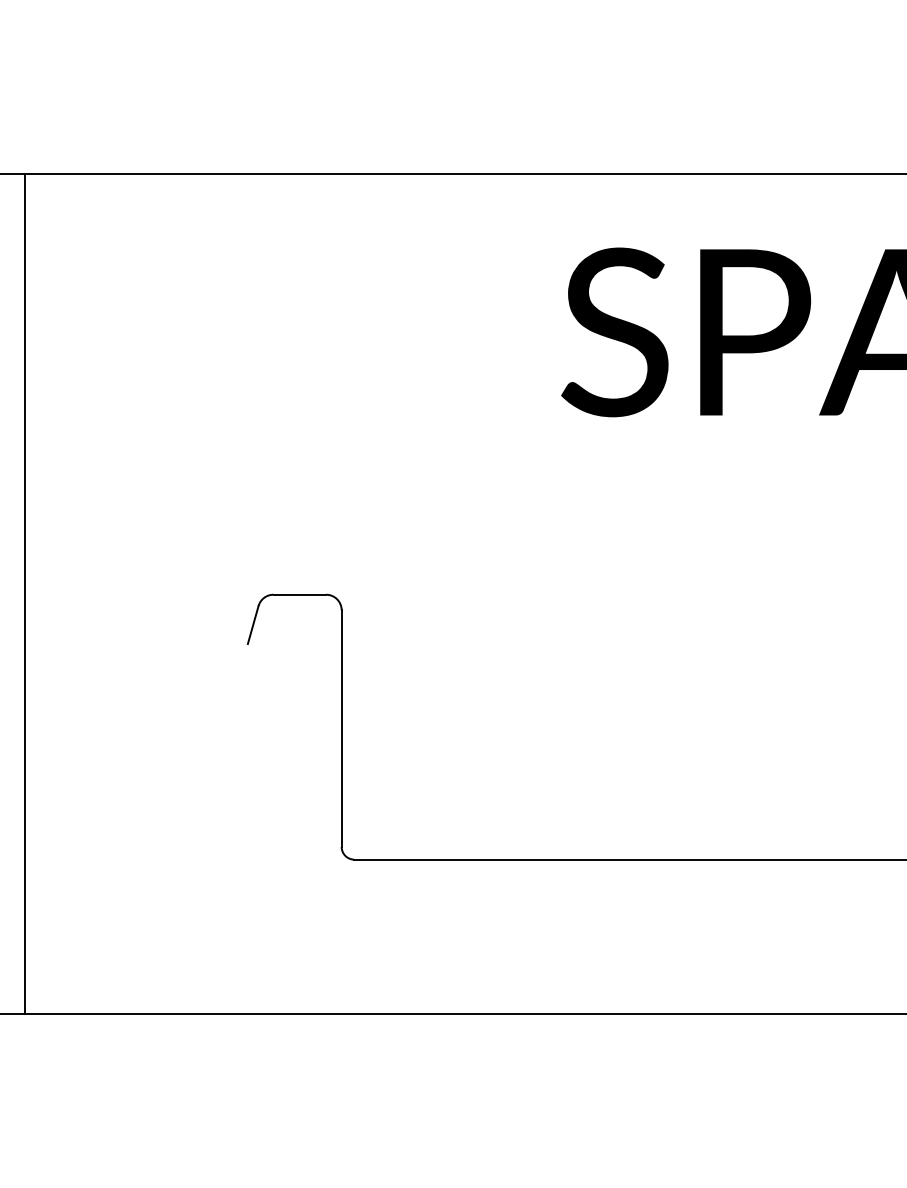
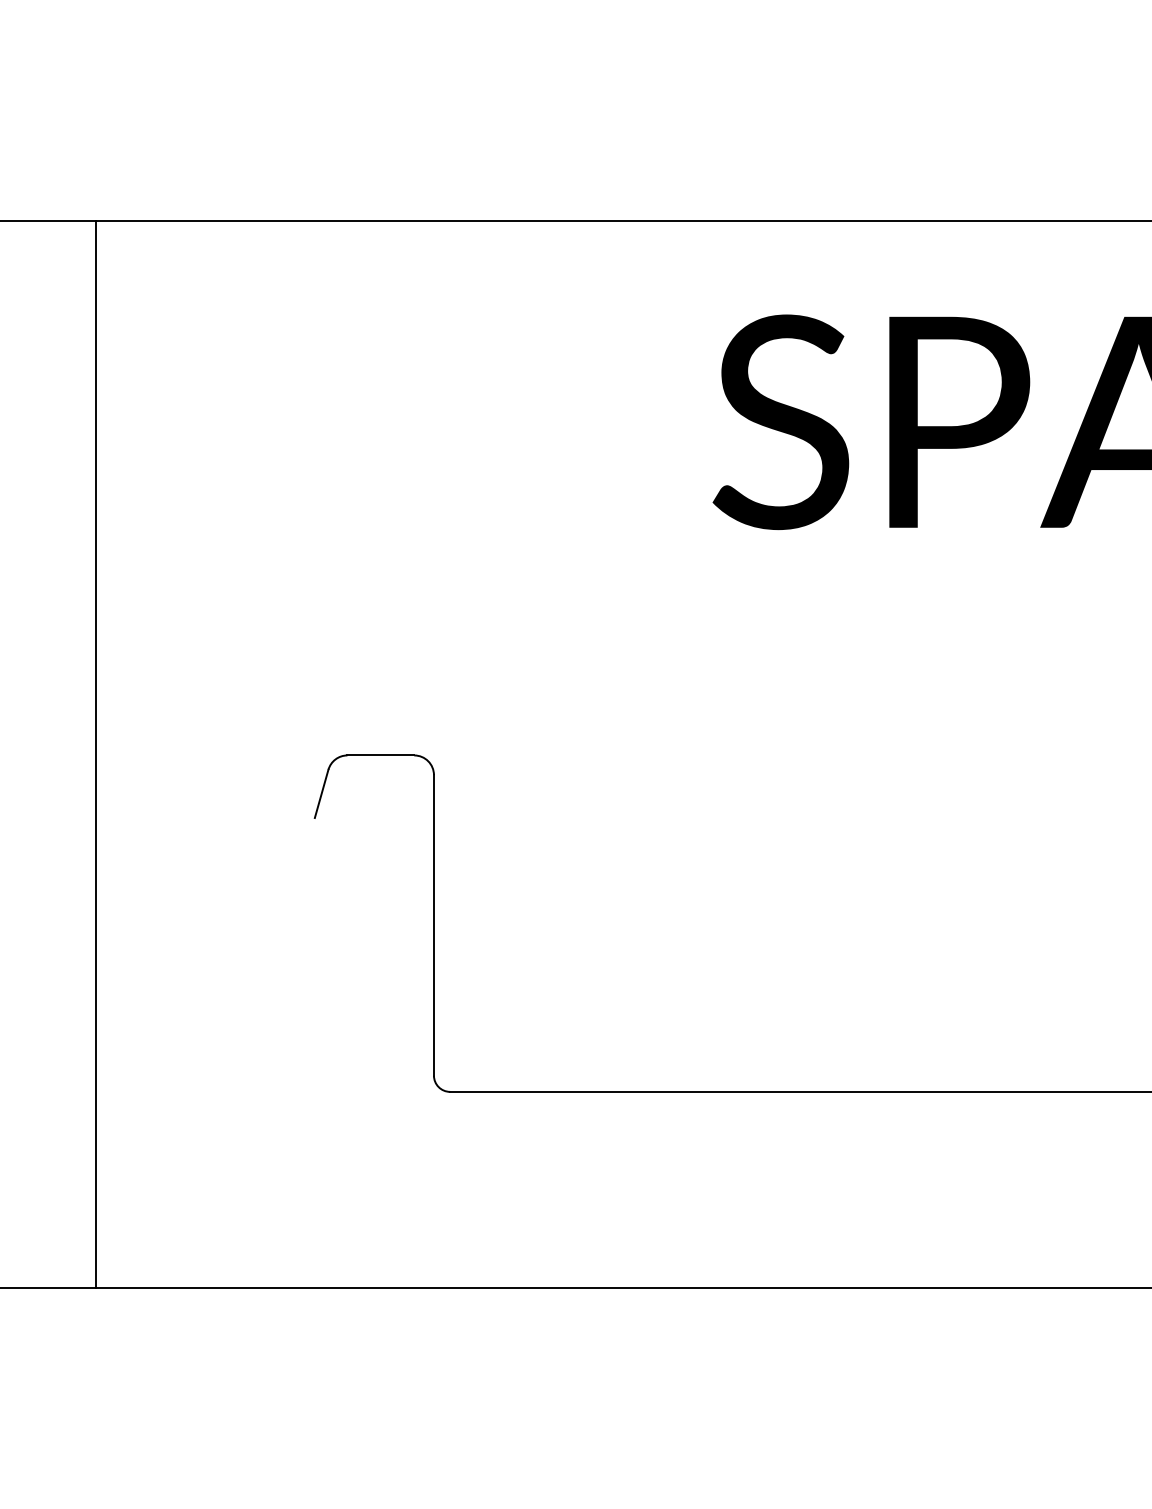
line: (25, 594) -> (96, 754), moved

